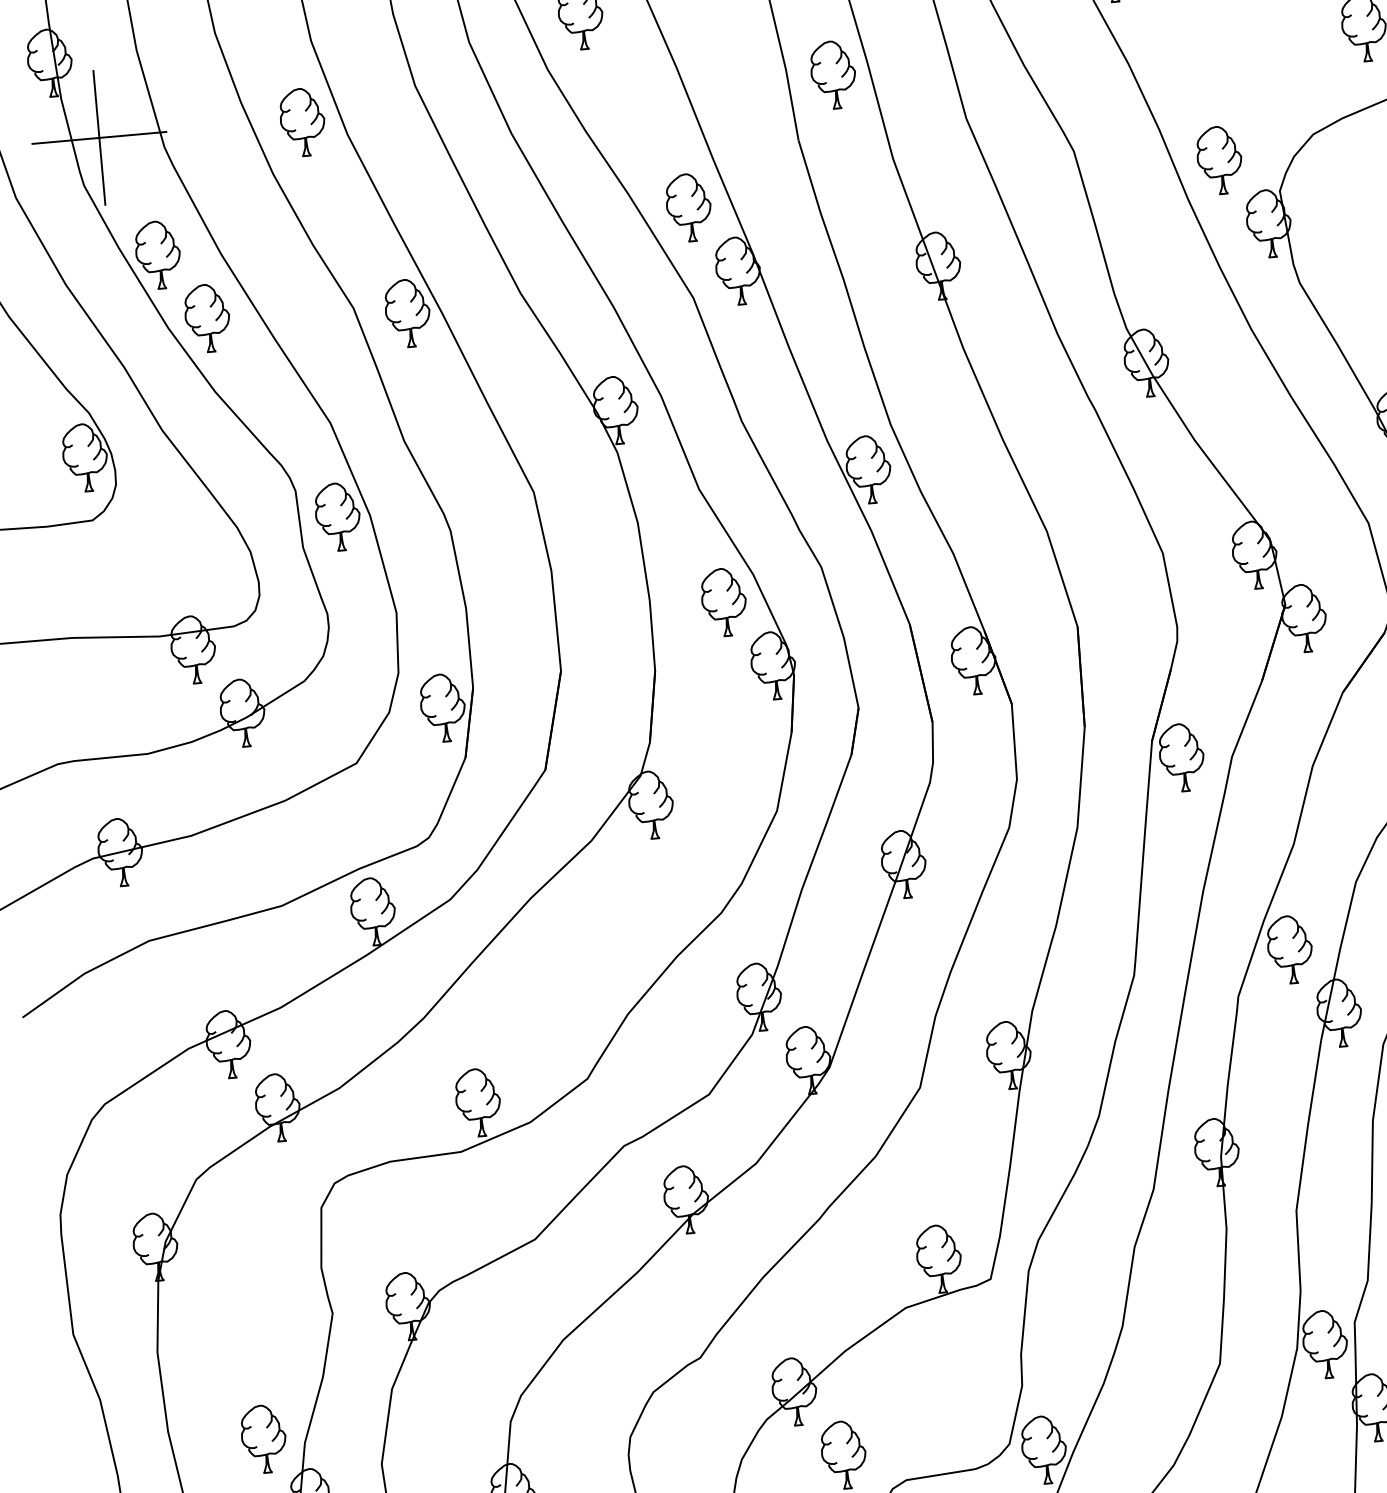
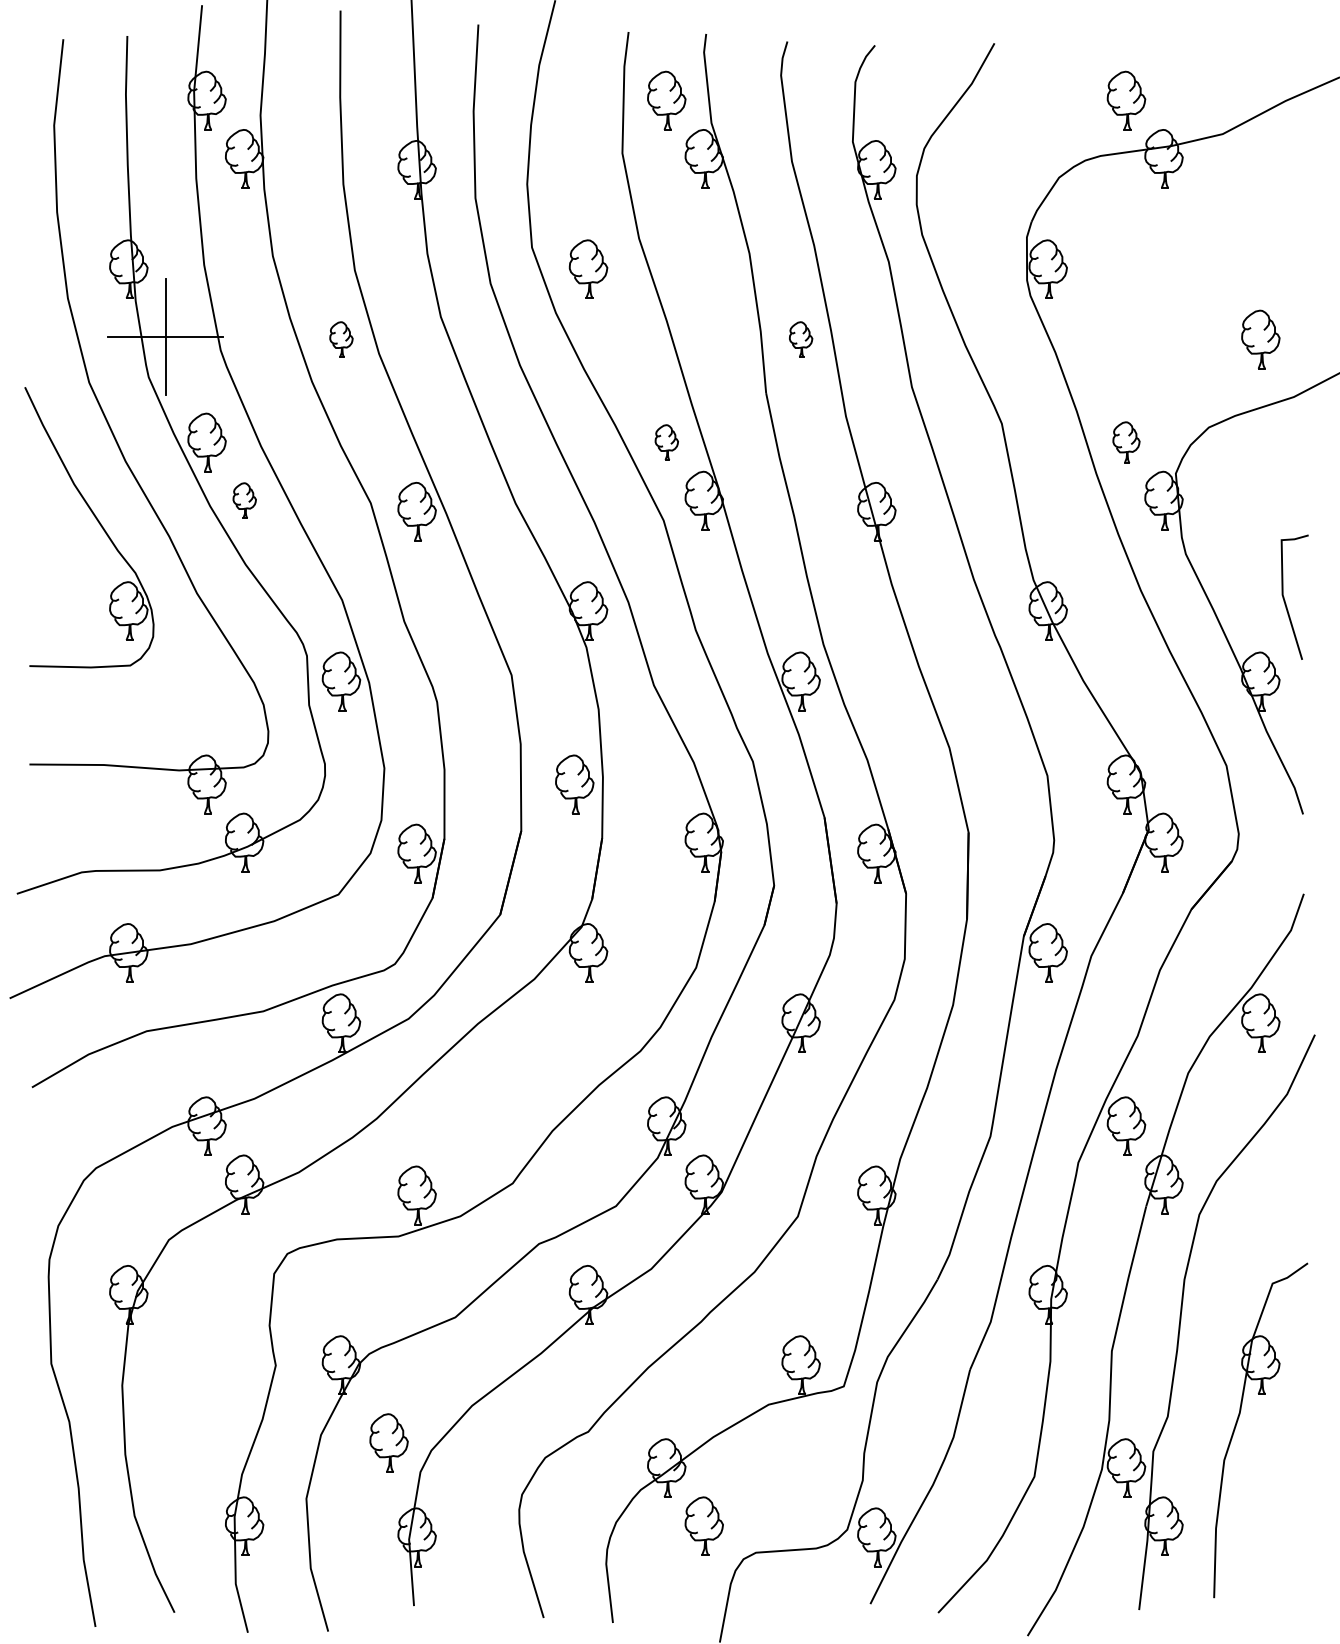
part: (832, 74) -> (800, 339), size x0.6
part: (302, 122) -> (341, 339), size x0.6
part: (1219, 160) -> (1126, 442), size x0.7
part: (688, 207) -> (666, 442), size x0.6
part: (207, 318) -> (244, 500), size x0.6
part: (723, 602) -> (574, 784), moved
part: (263, 1438) -> (388, 1442), moved

